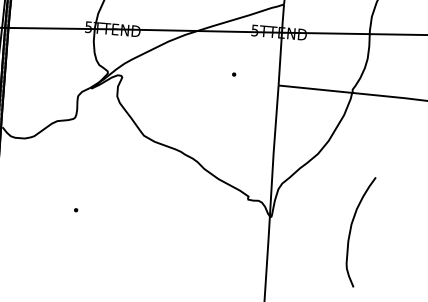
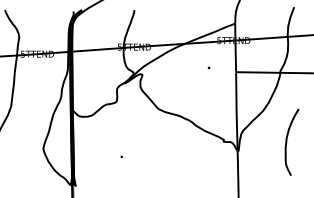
curve: (352, 229) -> (287, 141), moved

